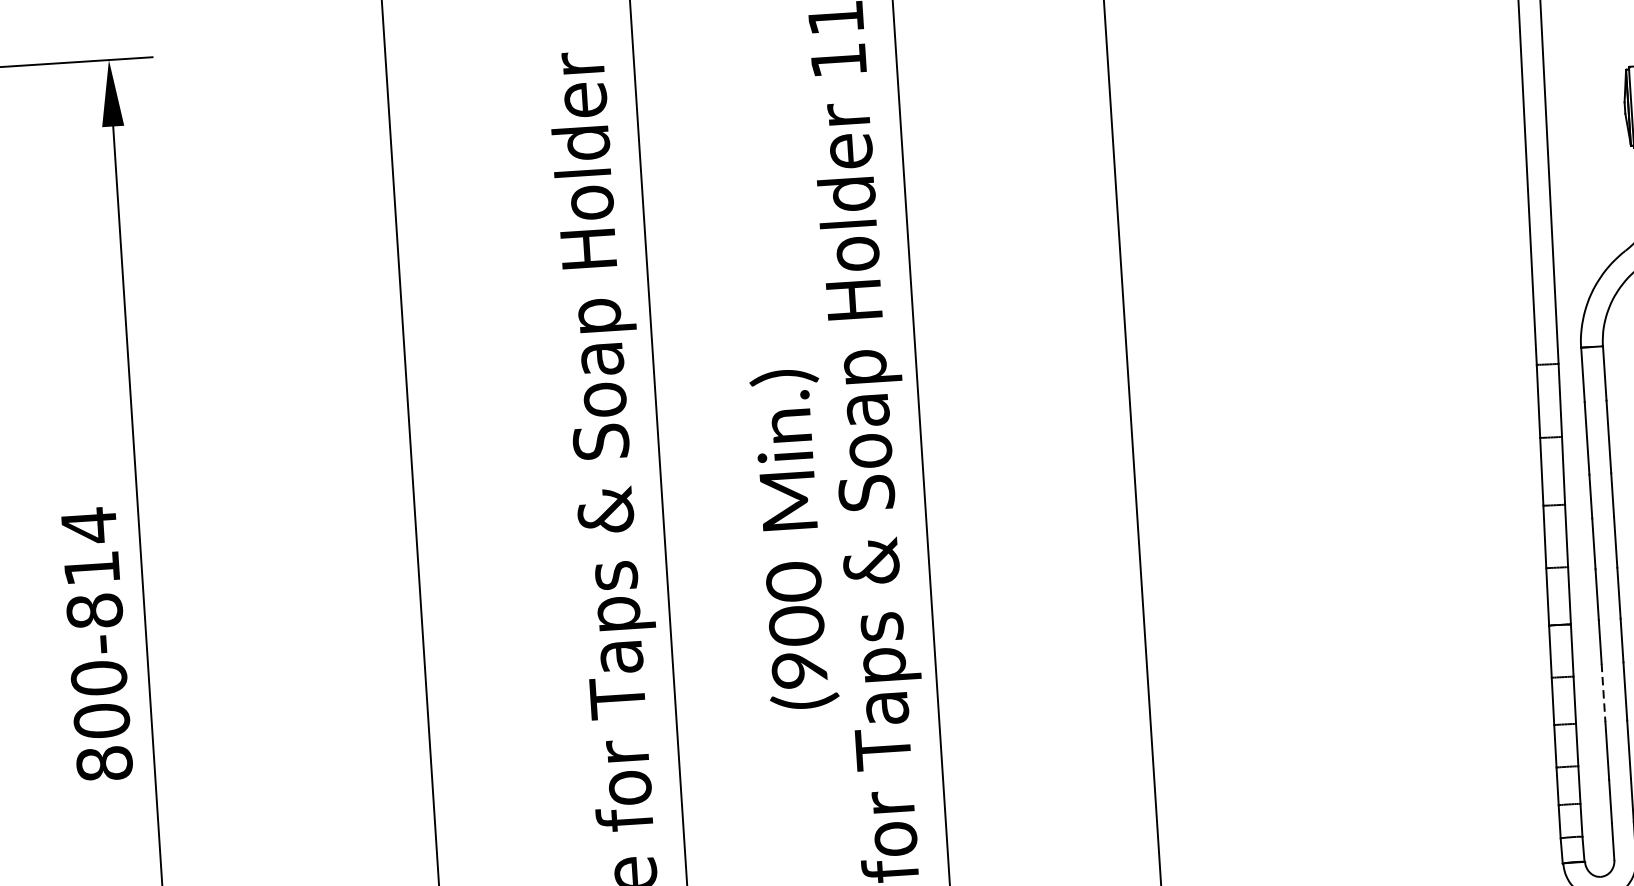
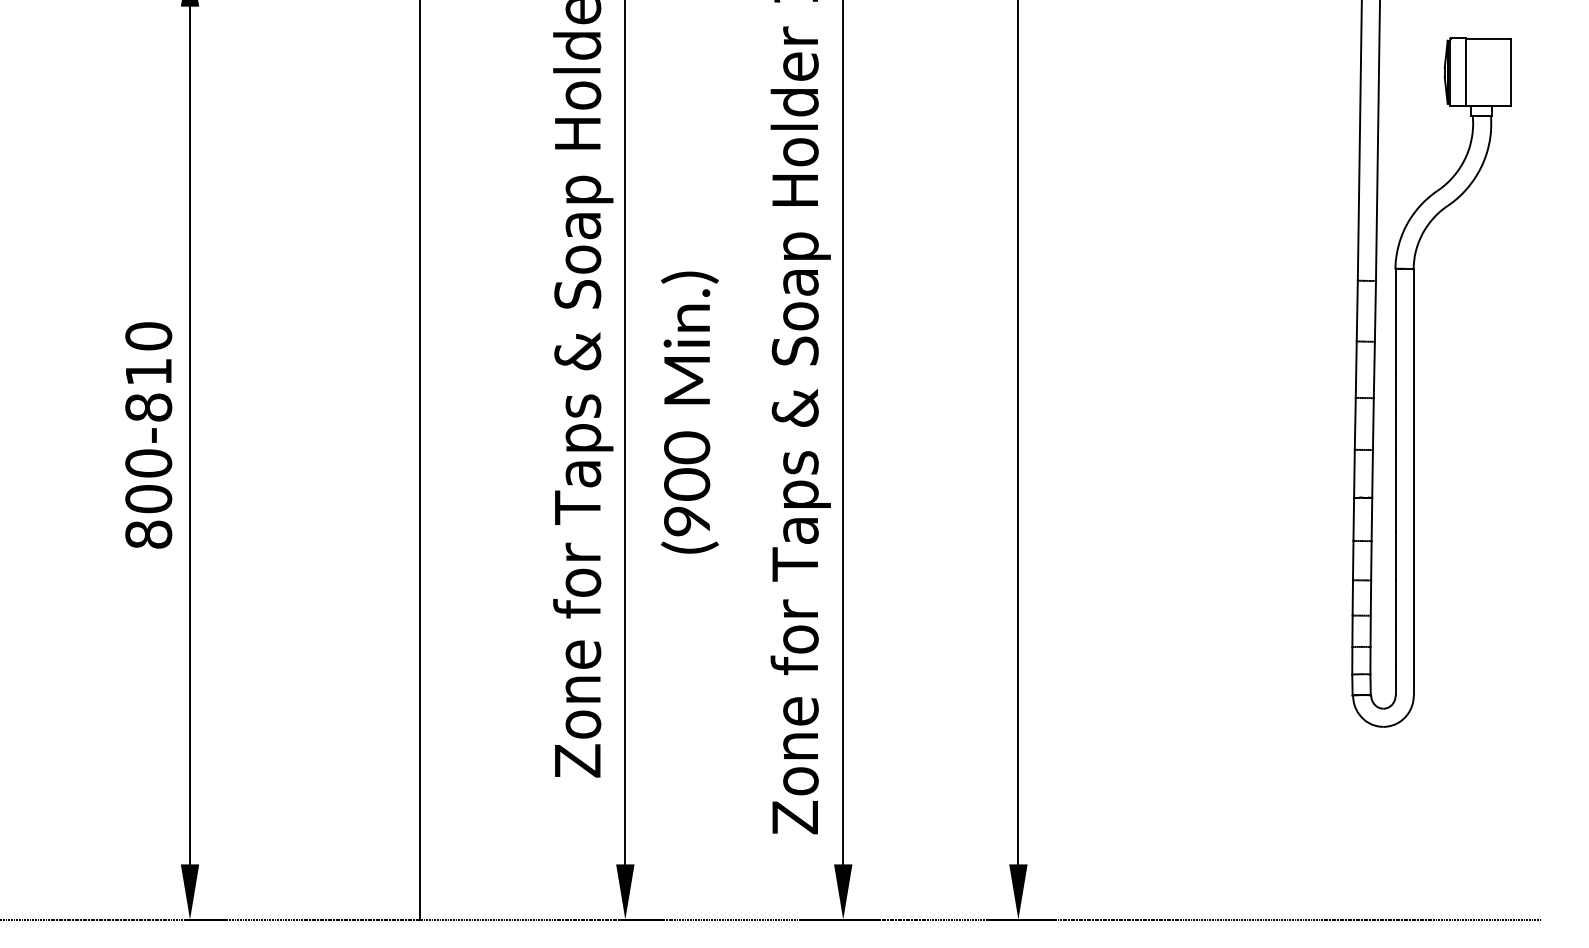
text: (88, 525) -> (148, 336), 800-814 -> 800-810
text: (794, 539) -> (689, 412), moved
line: (1603, 693) -> (1395, 556), dashed -> solid

